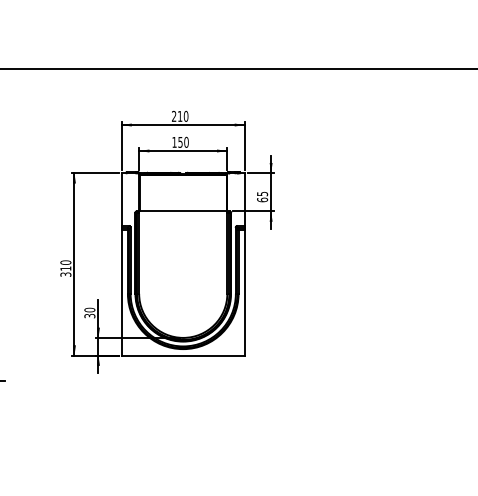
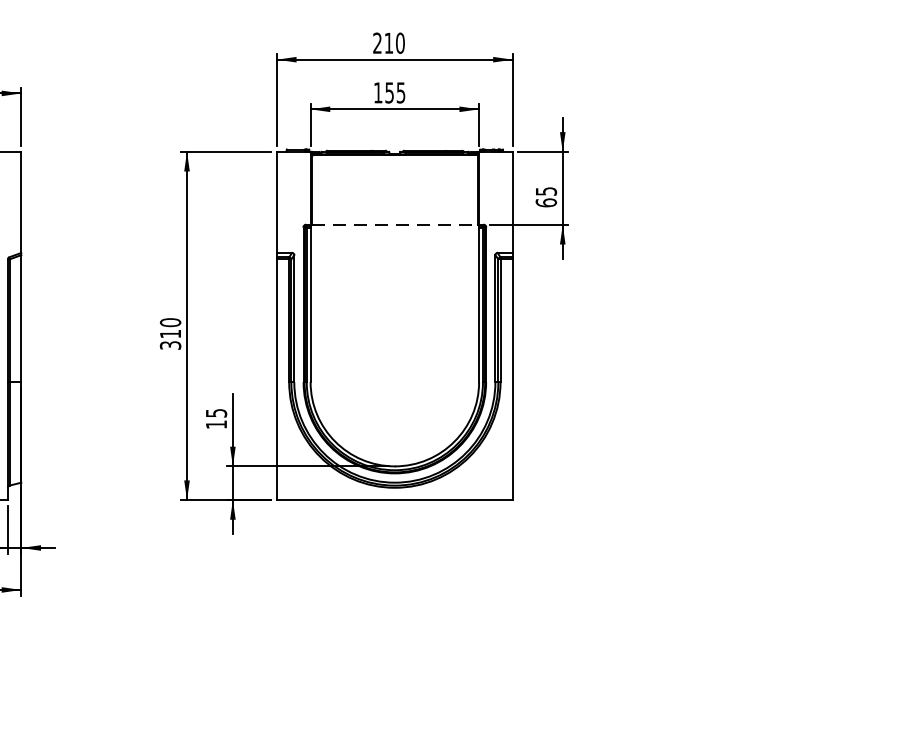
text: (186, 141) -> (401, 91), 150 -> 155
line: (183, 211) -> (395, 224), solid -> dashed
text: (89, 312) -> (215, 417), 30 -> 15

